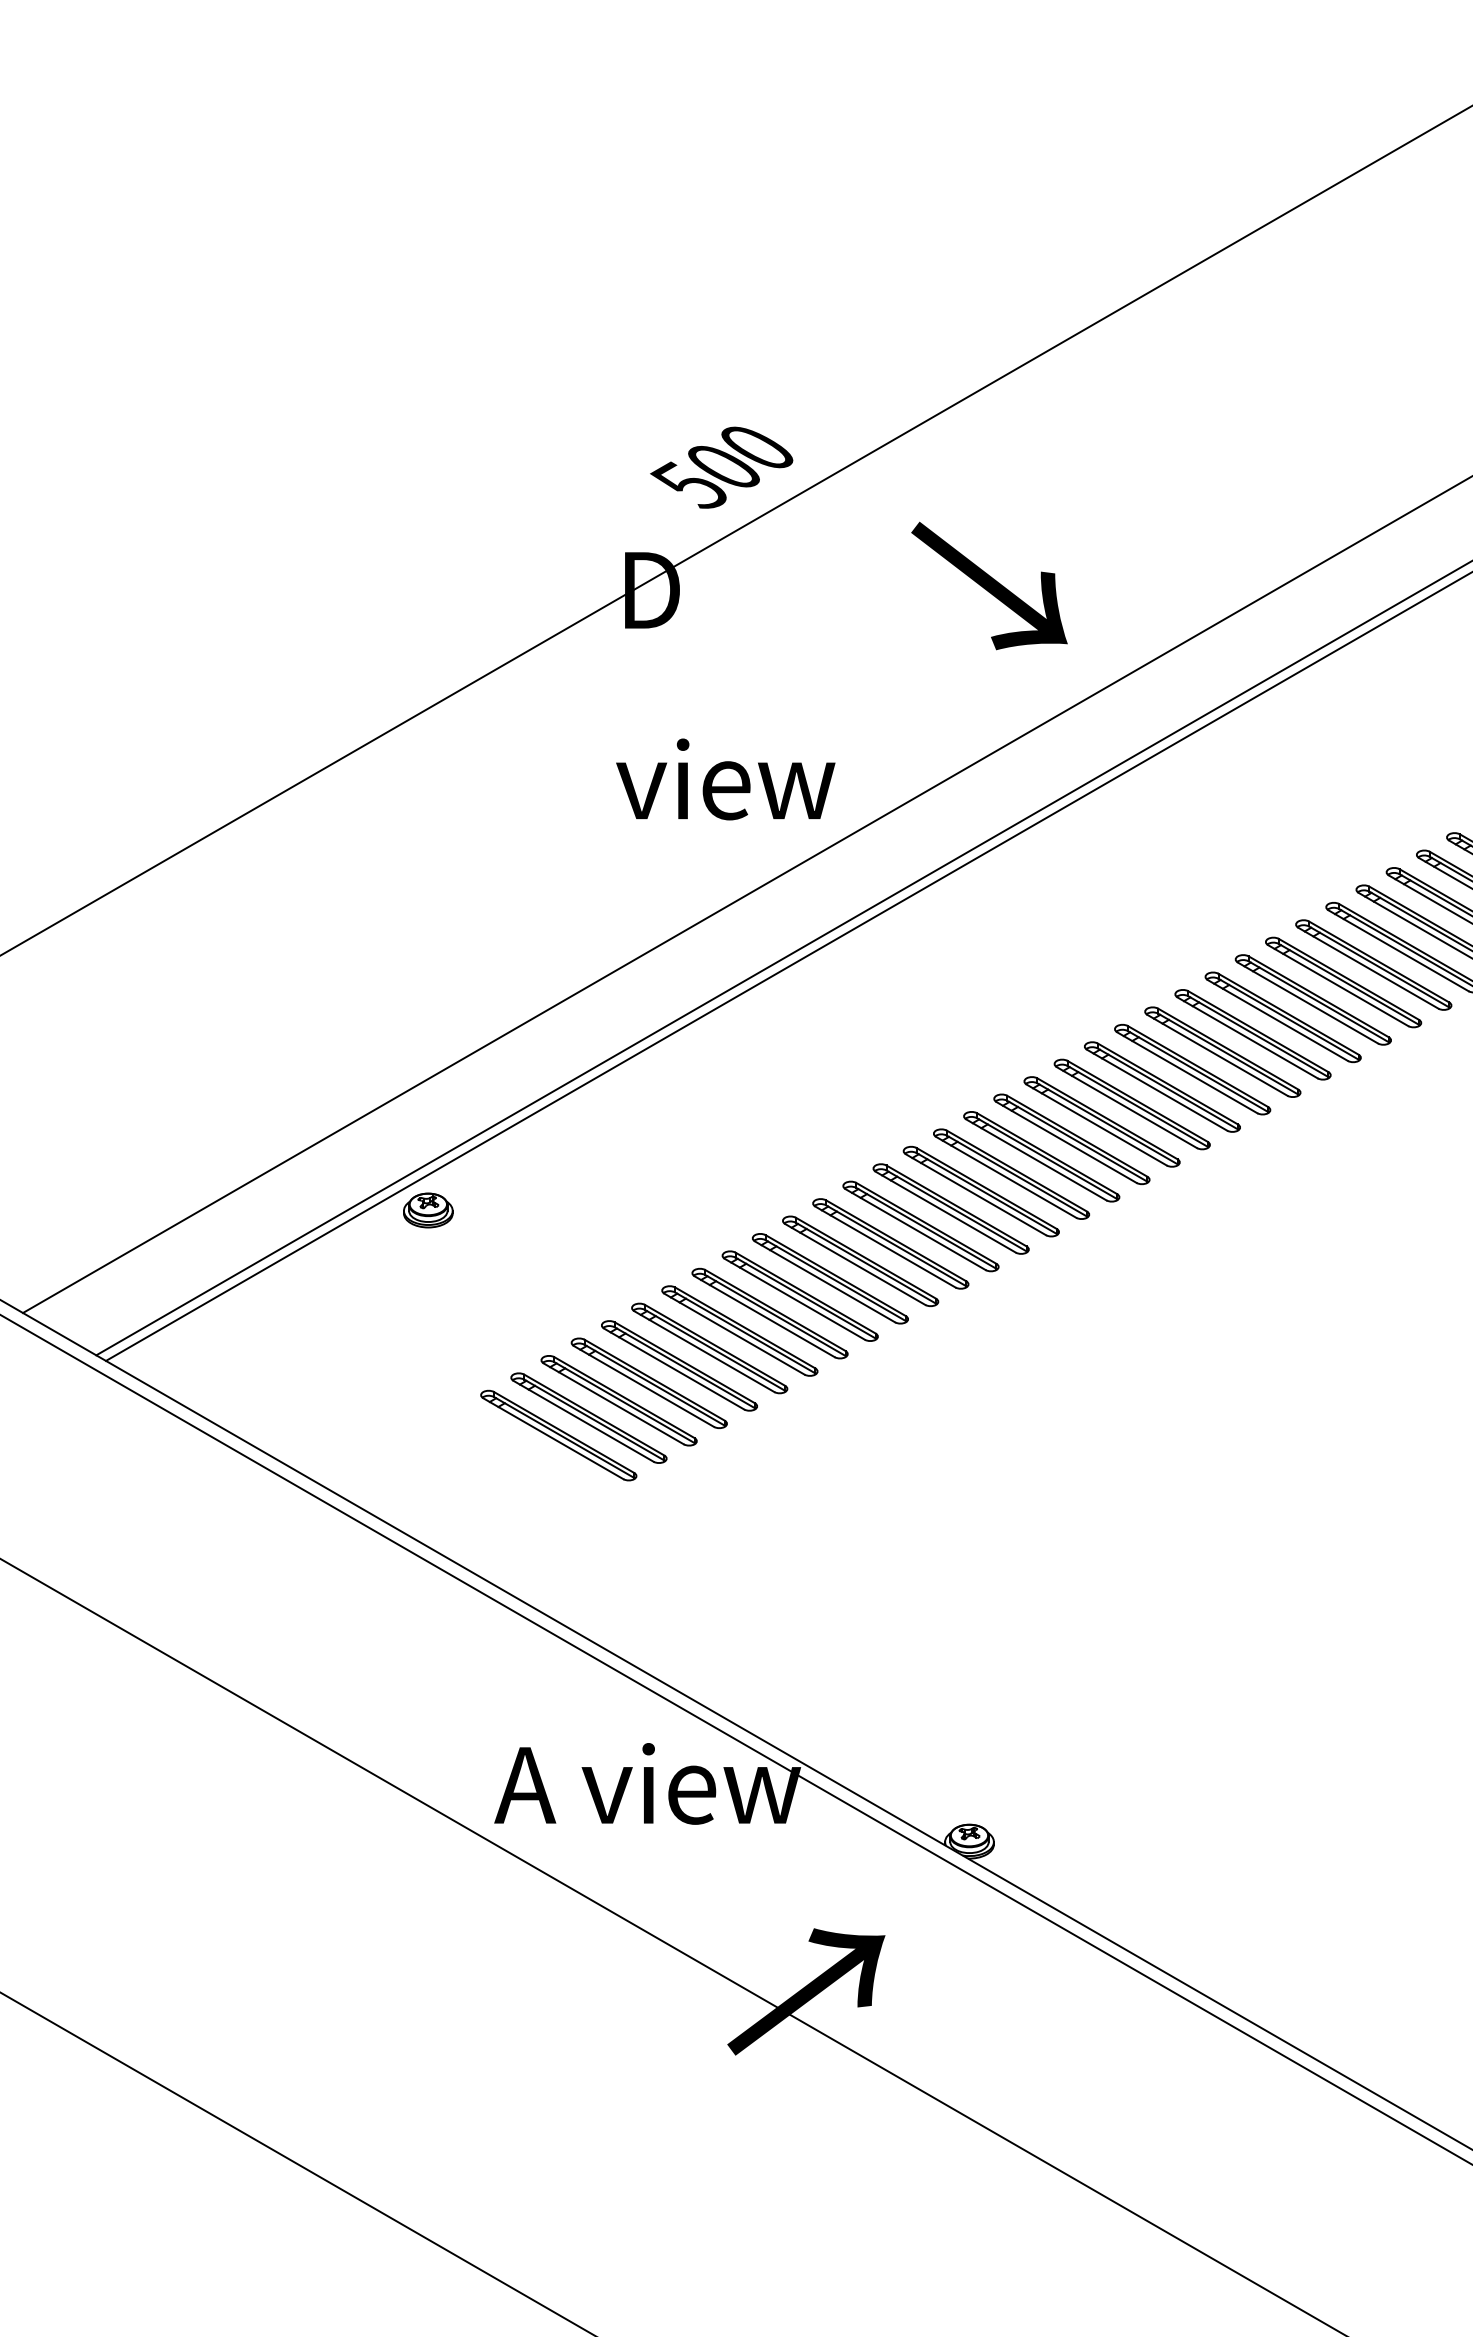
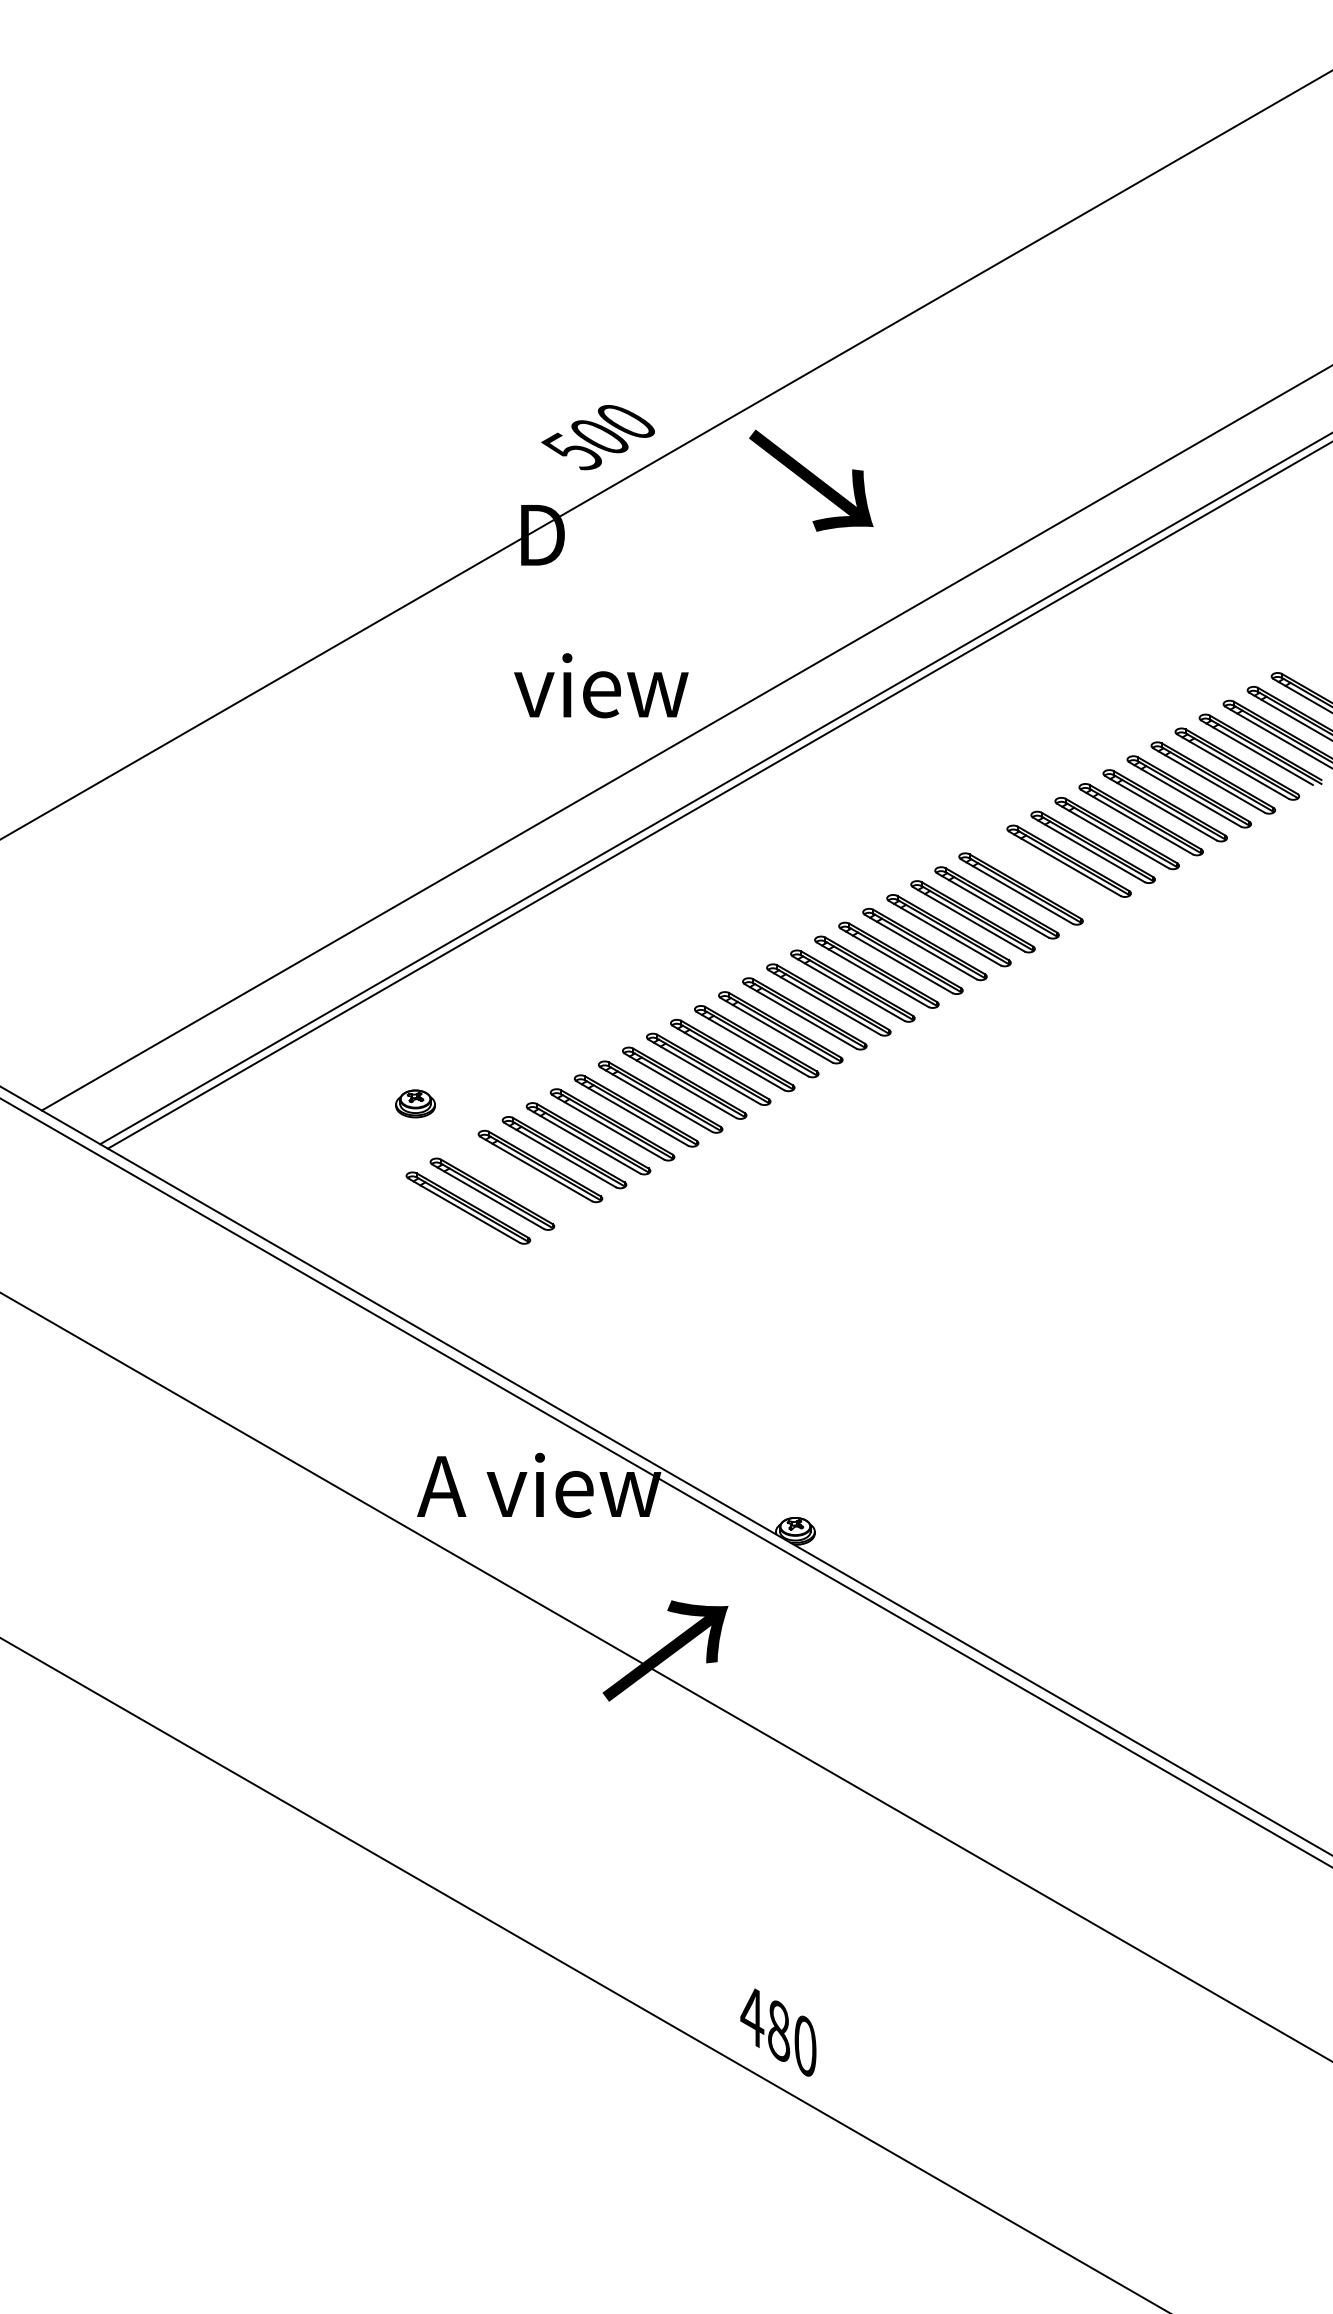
text: (989, 585) -> (811, 480), moved
part: (1282, 1016) -> (1044, 874), removed
part: (428, 1209) -> (415, 1103), moved
part: (619, 1399) -> (516, 1179), removed

